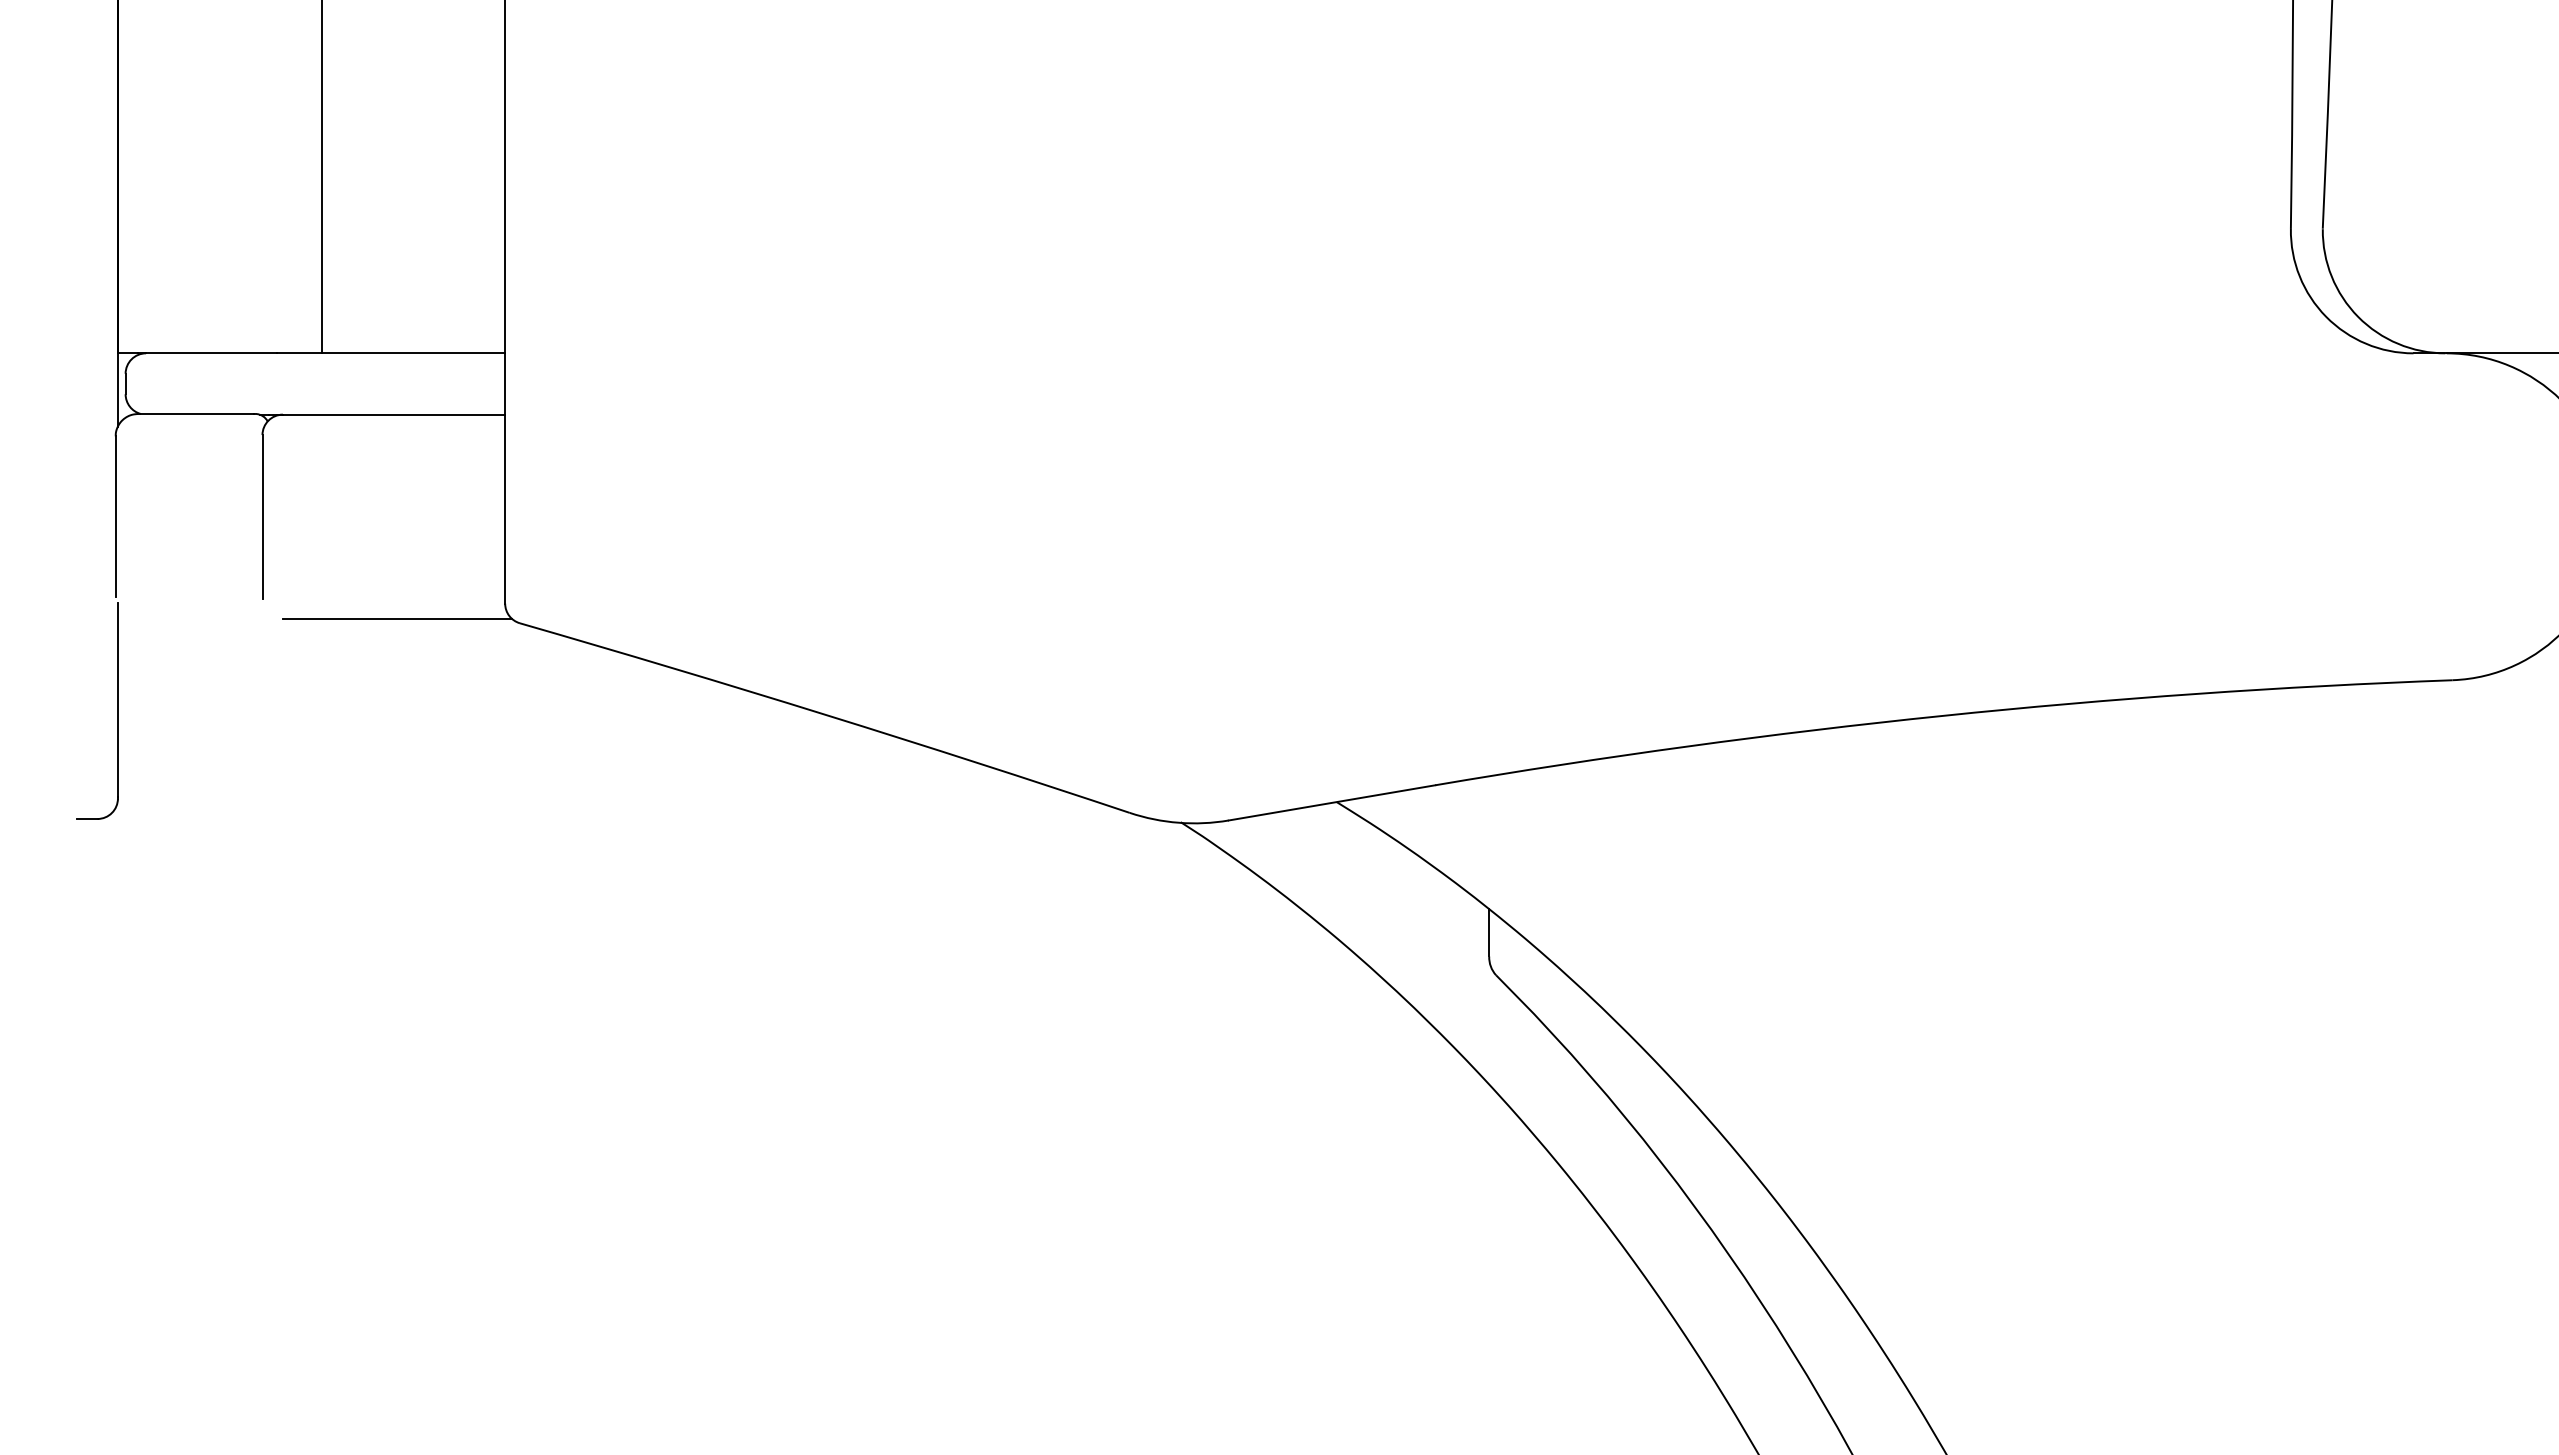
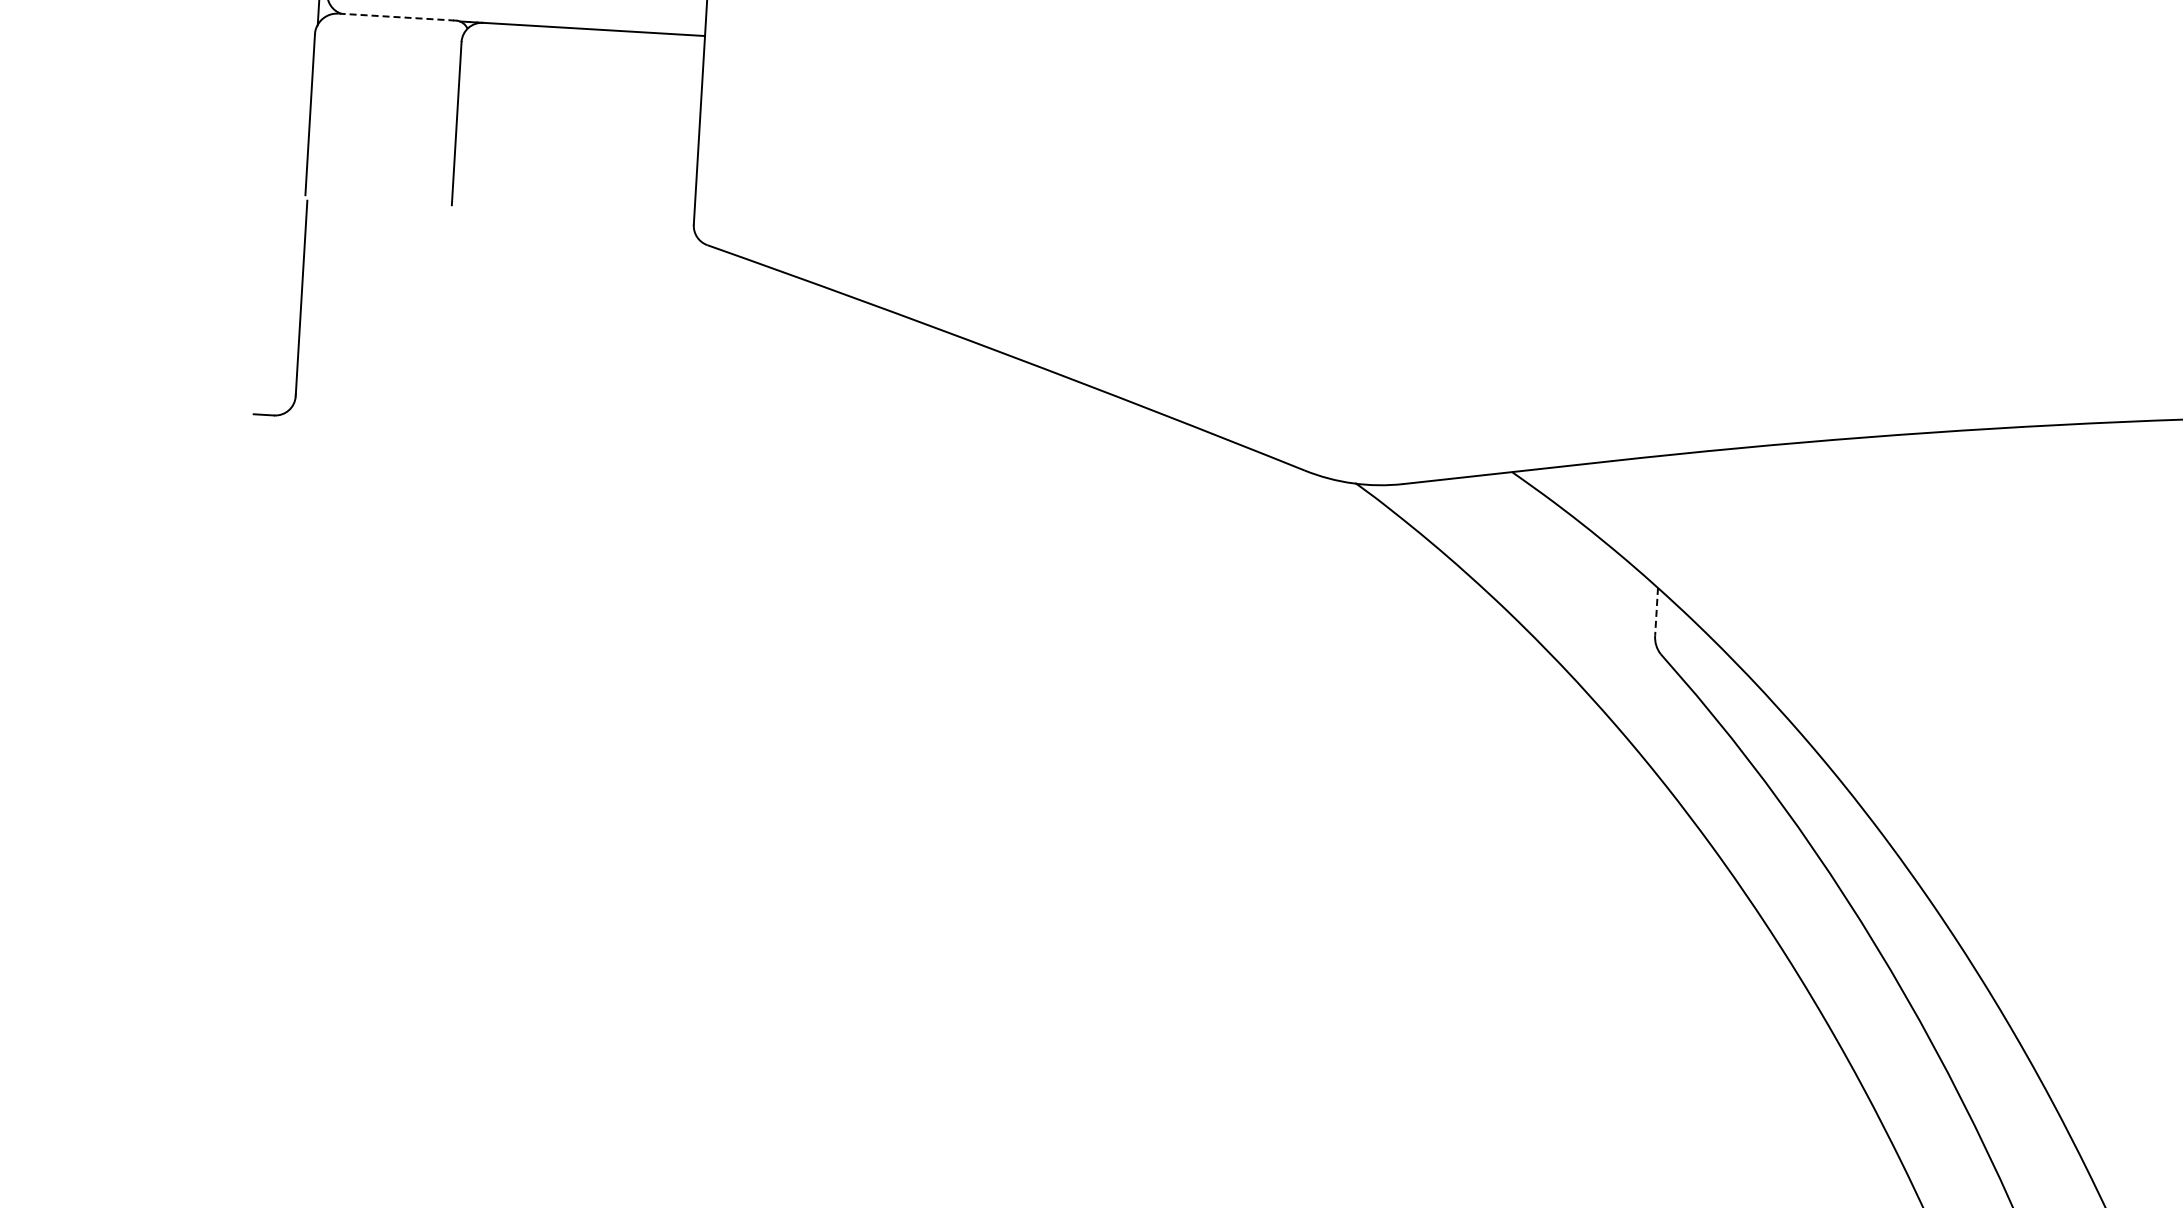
line: (195, 414) -> (395, 17), solid -> dashed
line: (397, 619) -> (585, 234), removed
line: (1489, 932) -> (1656, 611), solid -> dashed

